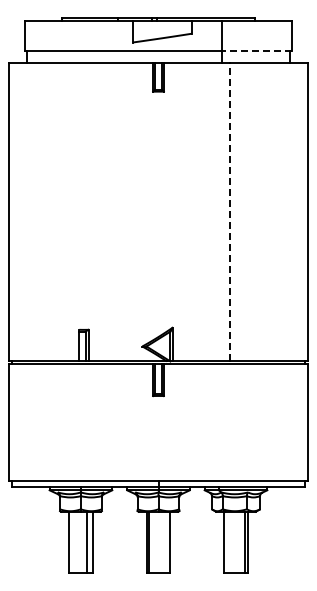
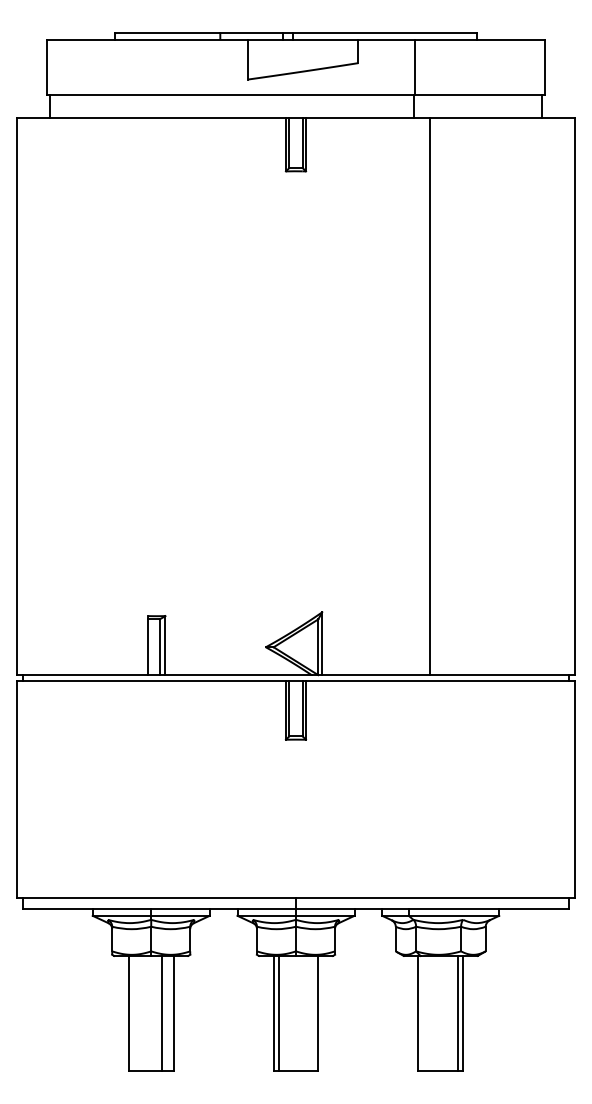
line: (257, 50) -> (480, 94), dashed -> solid
line: (230, 211) -> (430, 395), dashed -> solid

